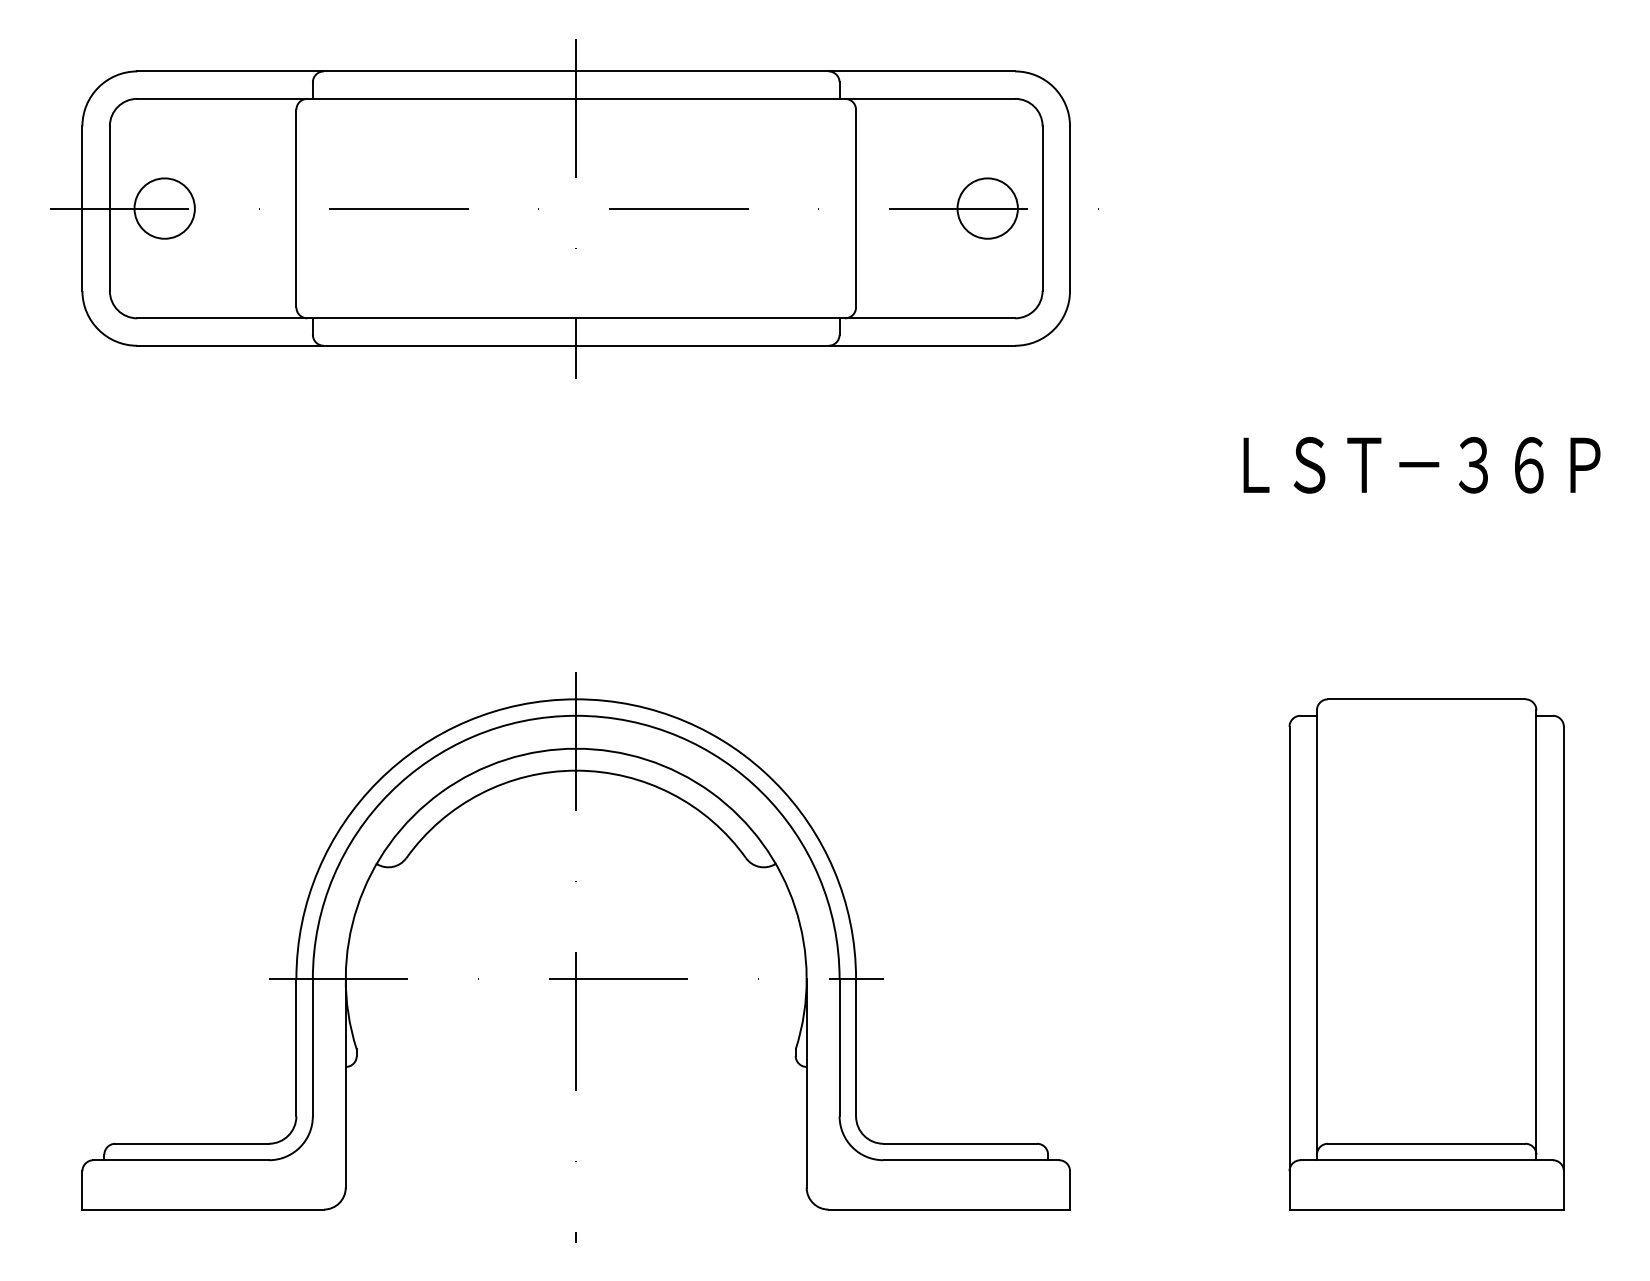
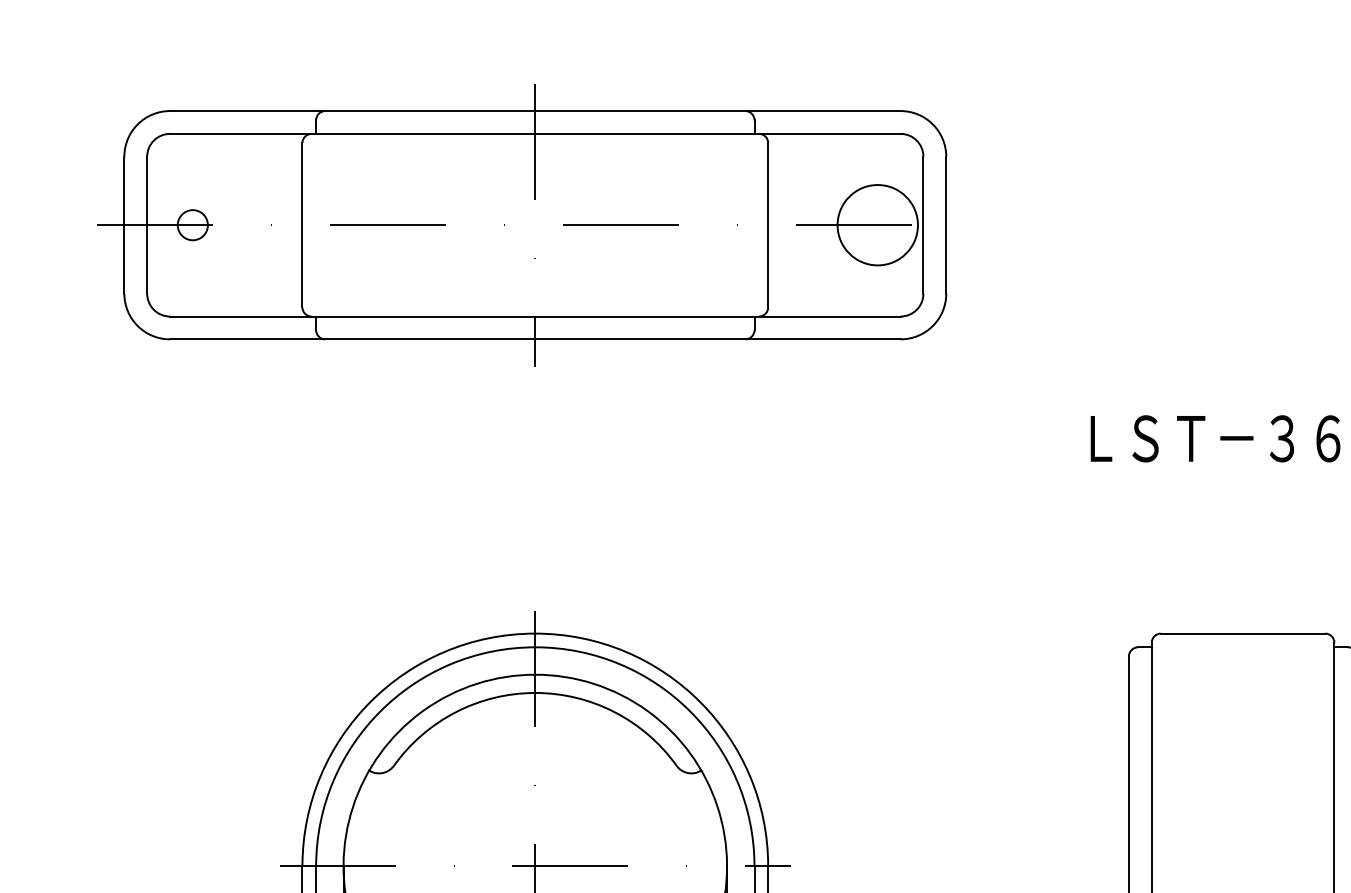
circle: (164, 208) -> (192, 225), size x0.6
circle: (987, 208) -> (877, 225), size x1.6

